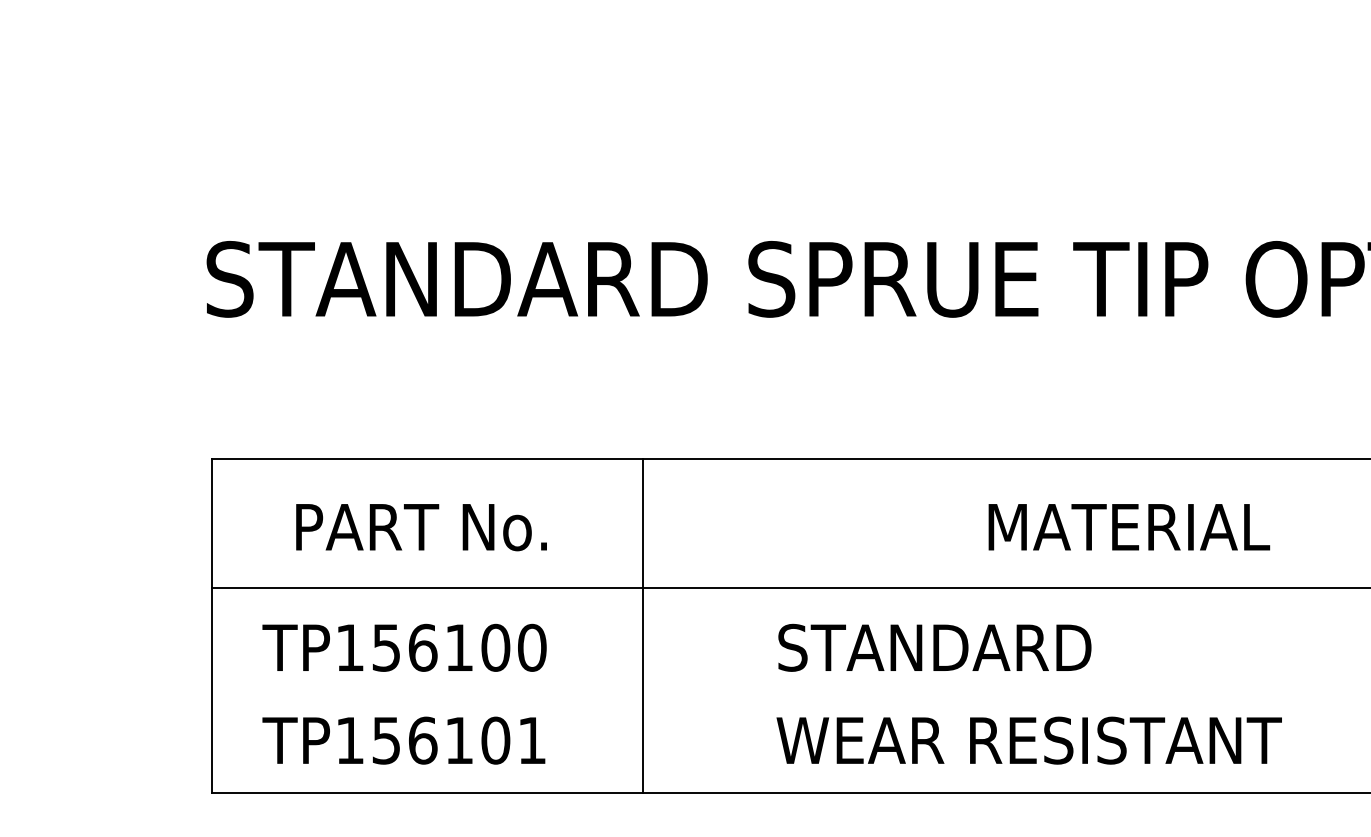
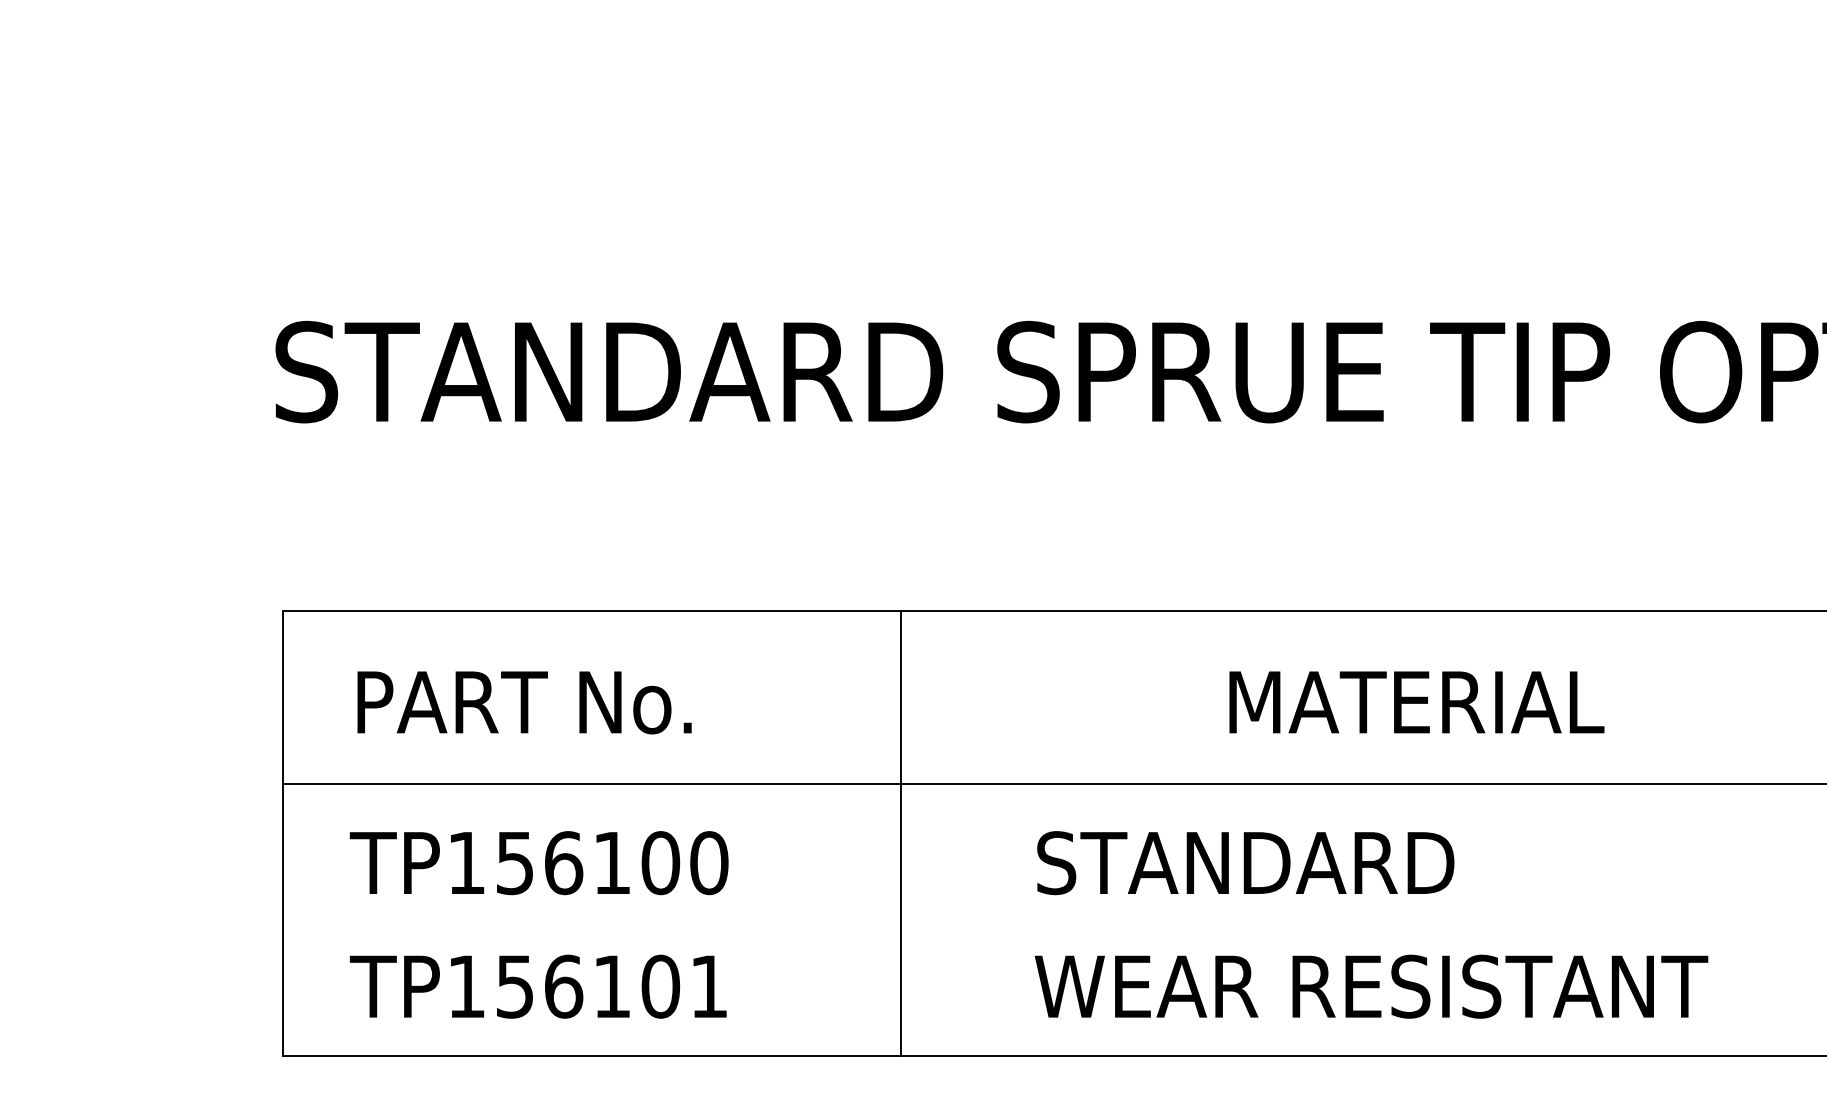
text: (421, 527) -> (524, 702), moved
text: (1129, 527) -> (1417, 702), moved
line: (643, 625) -> (901, 833), moved

